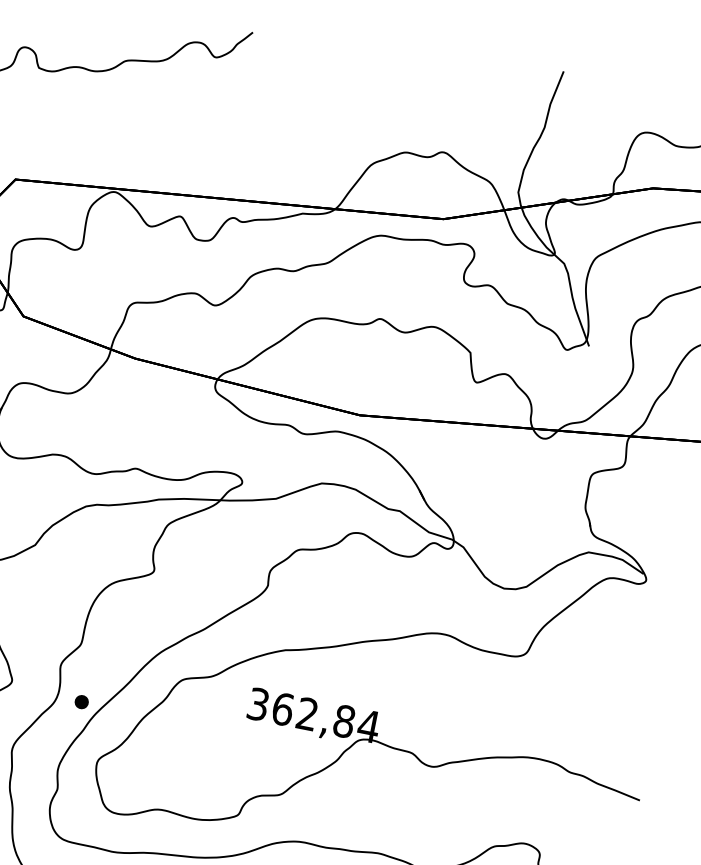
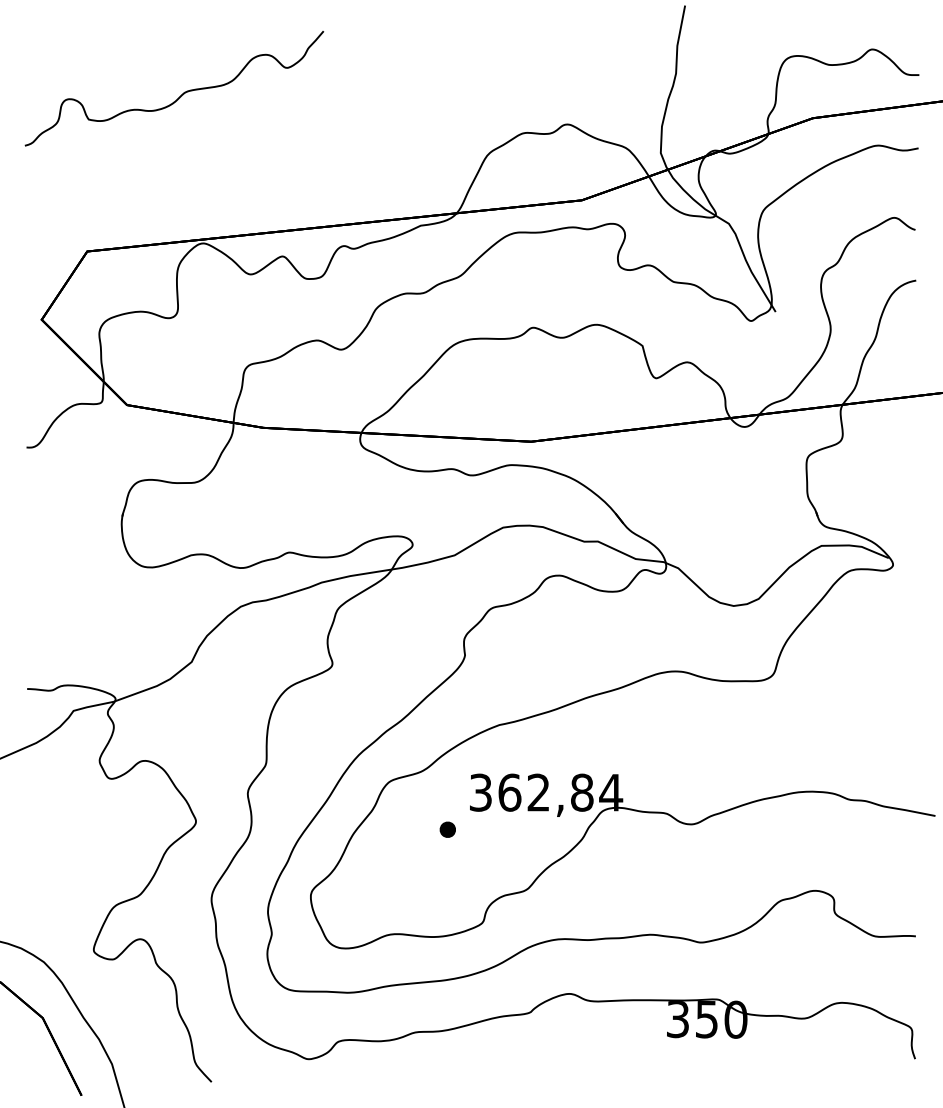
part: (81, 701) -> (447, 829), moved

